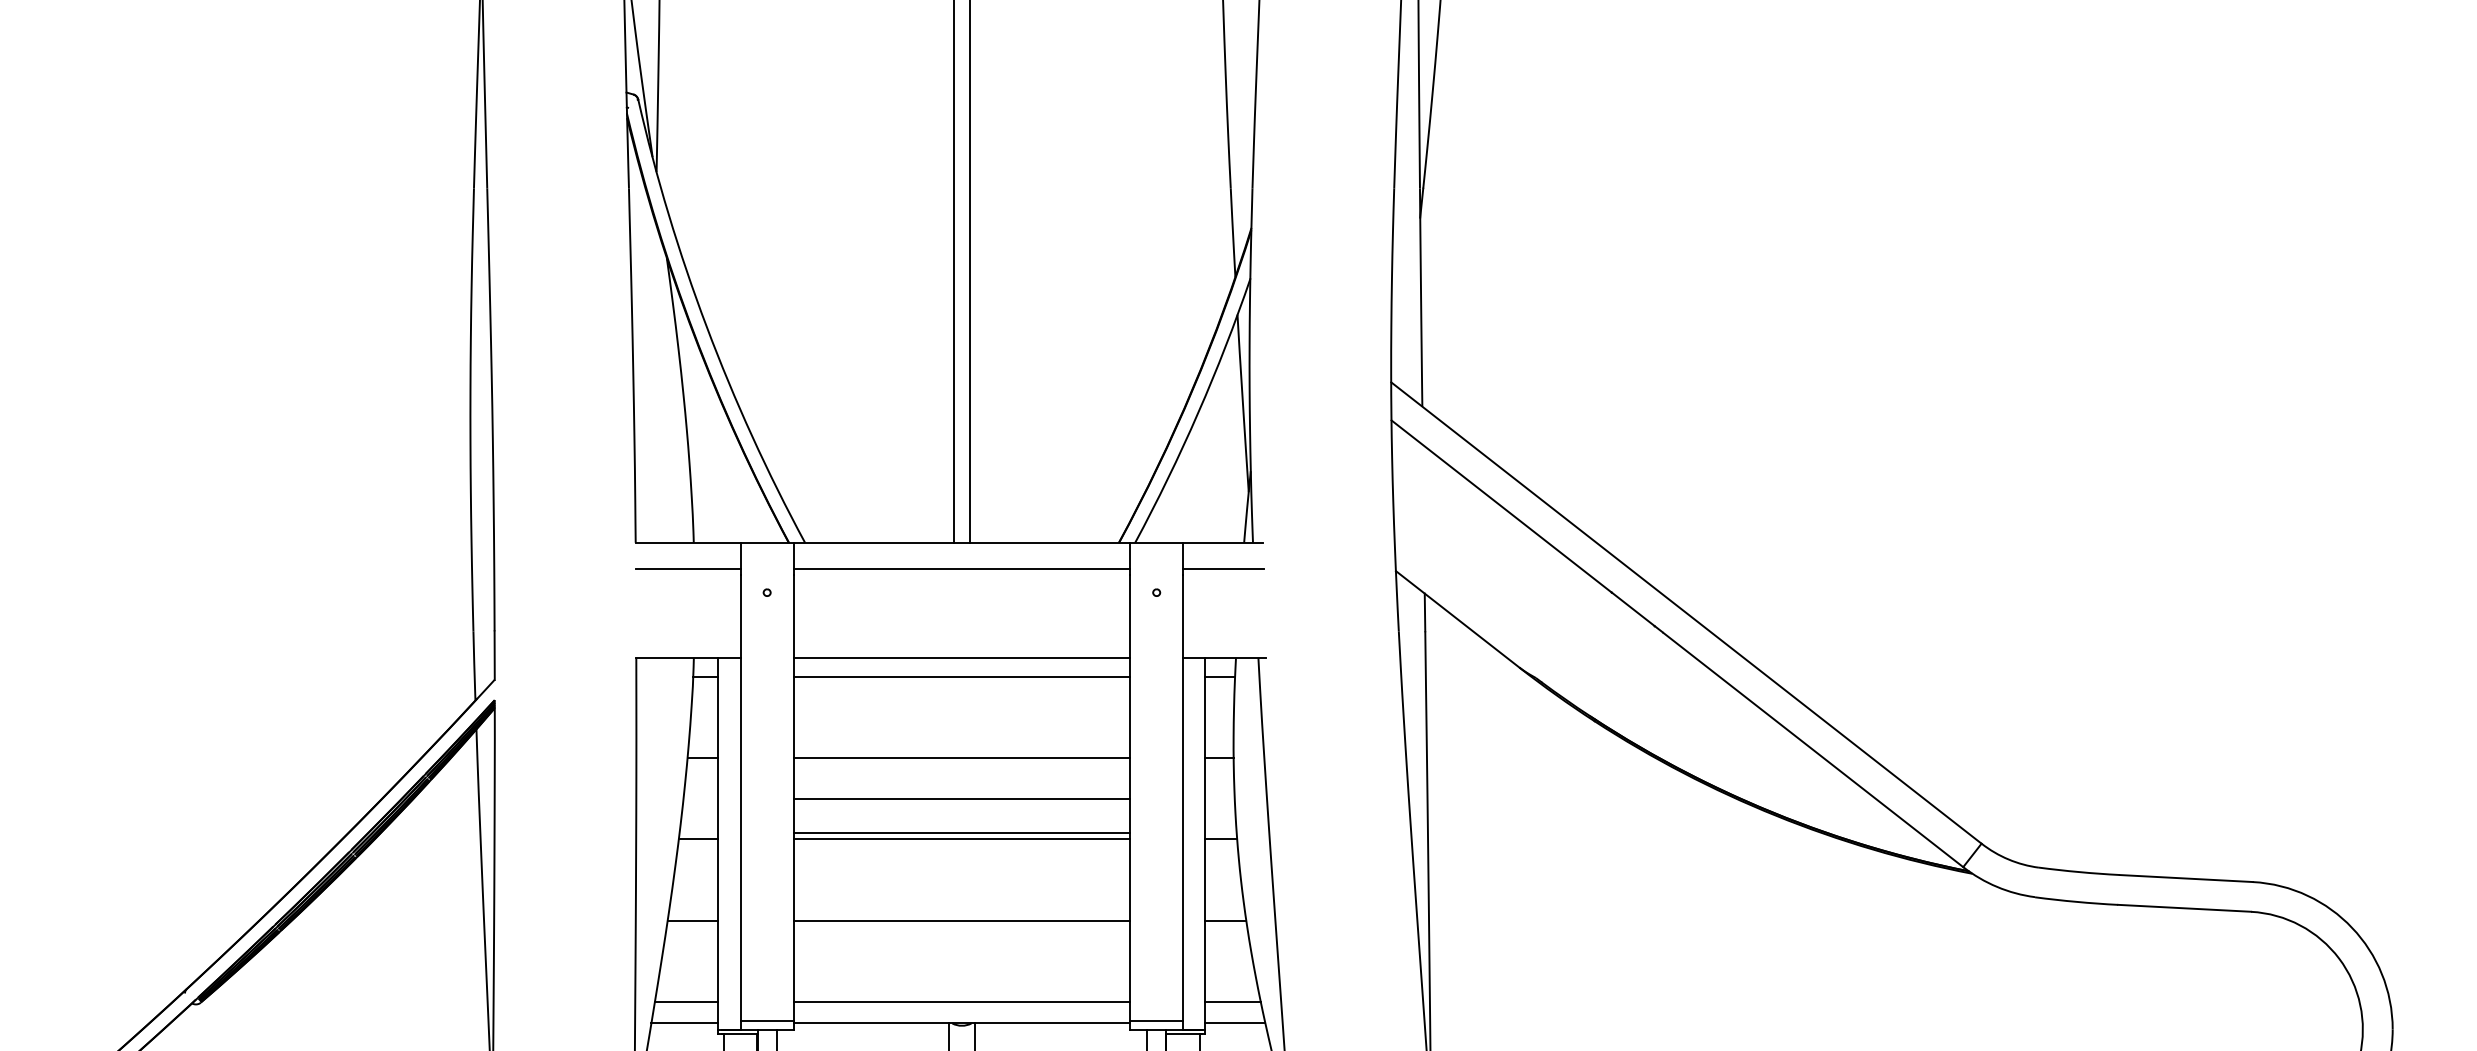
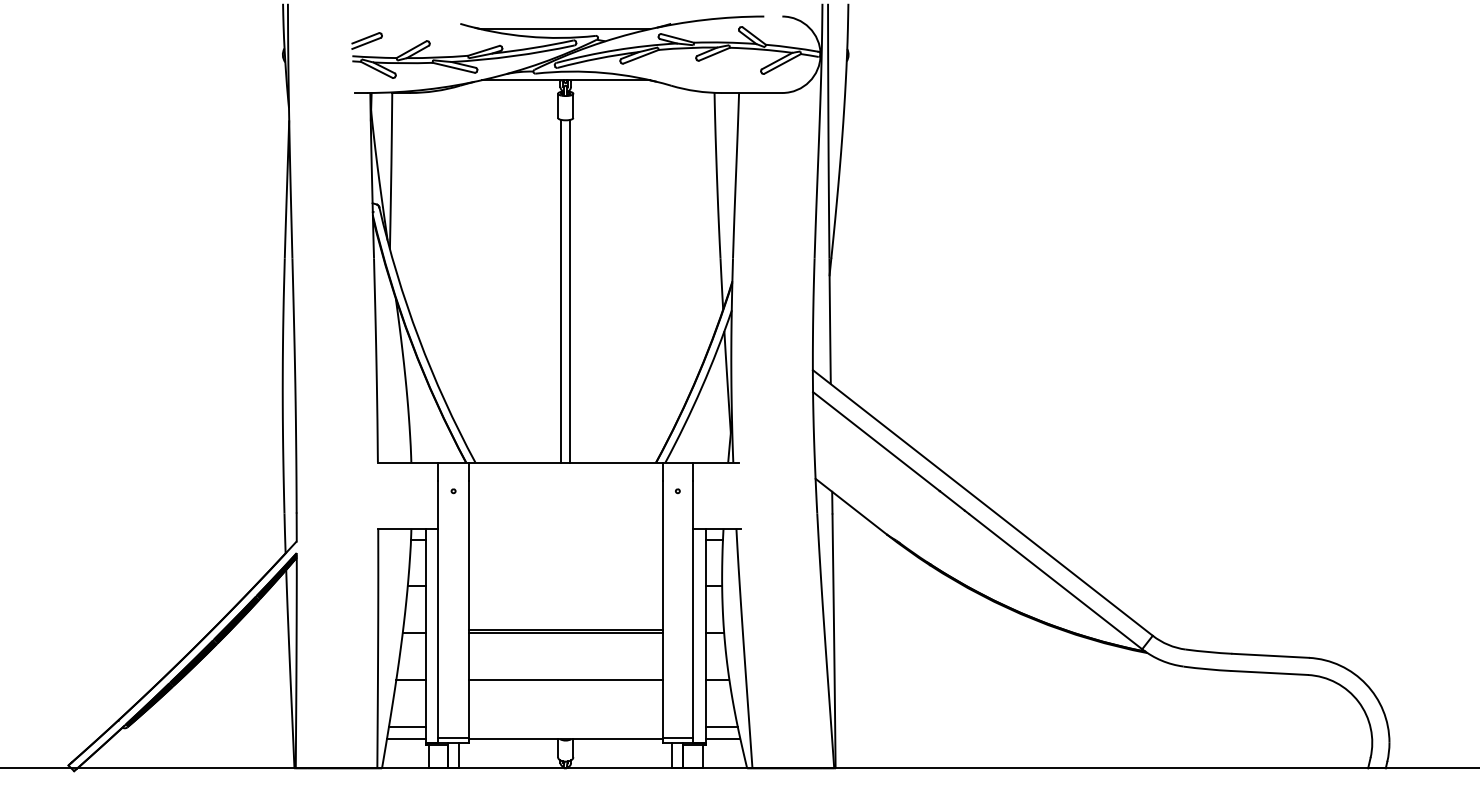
line: (688, 568) -> (408, 477), removed
line: (961, 568) -> (565, 477), removed
line: (1223, 568) -> (716, 477), removed
line: (961, 657) -> (565, 528), removed
line: (961, 676) -> (565, 539), removed
line: (961, 758) -> (565, 586), removed
line: (961, 799) -> (565, 610), removed
line: (961, 1003) -> (565, 727), removed

